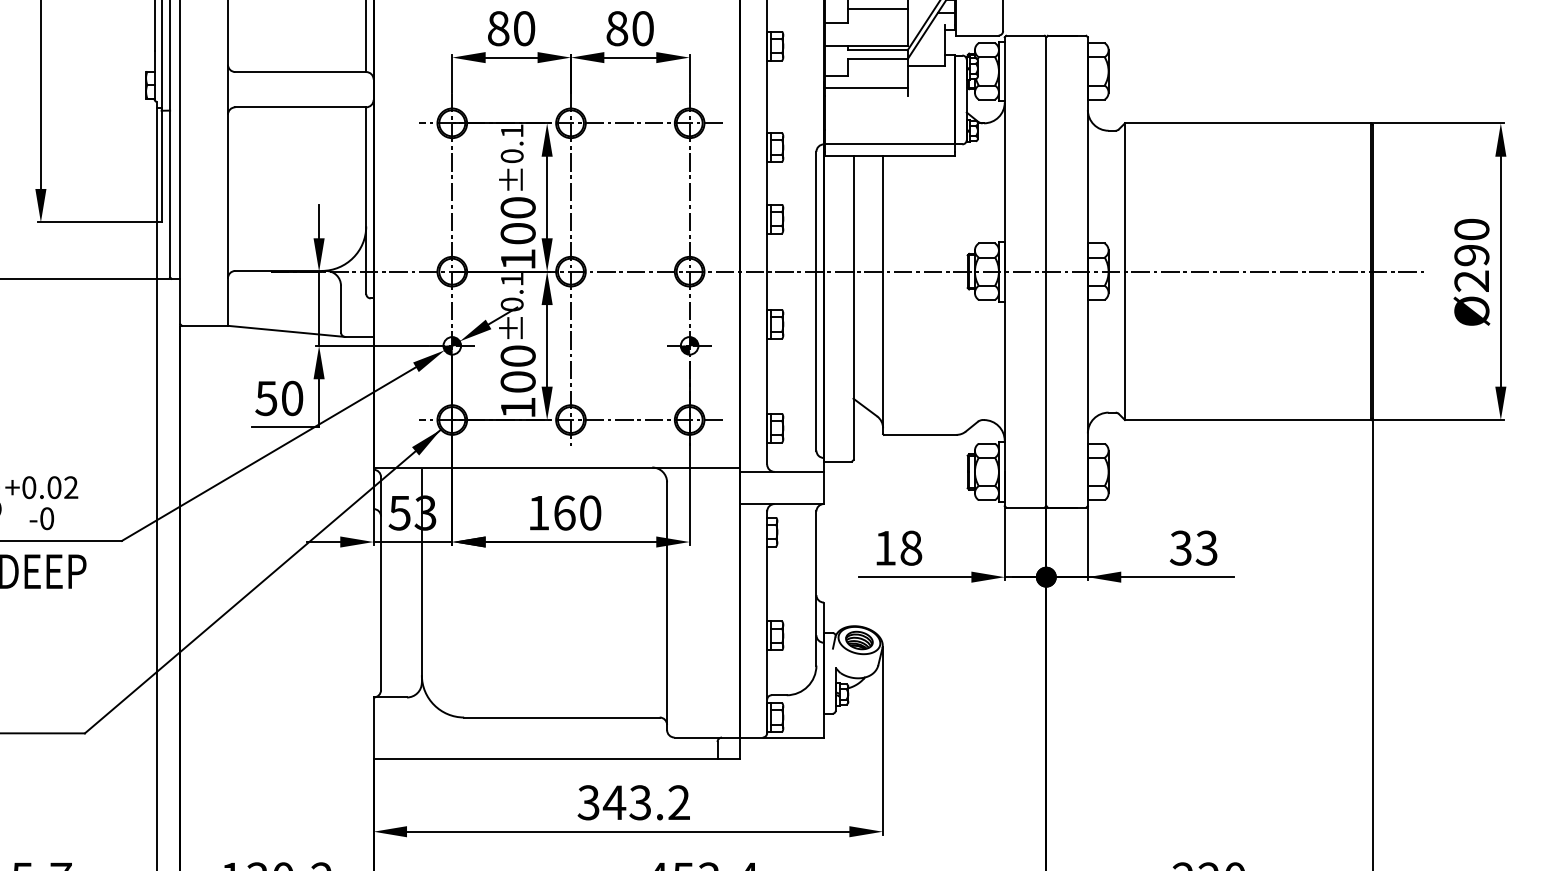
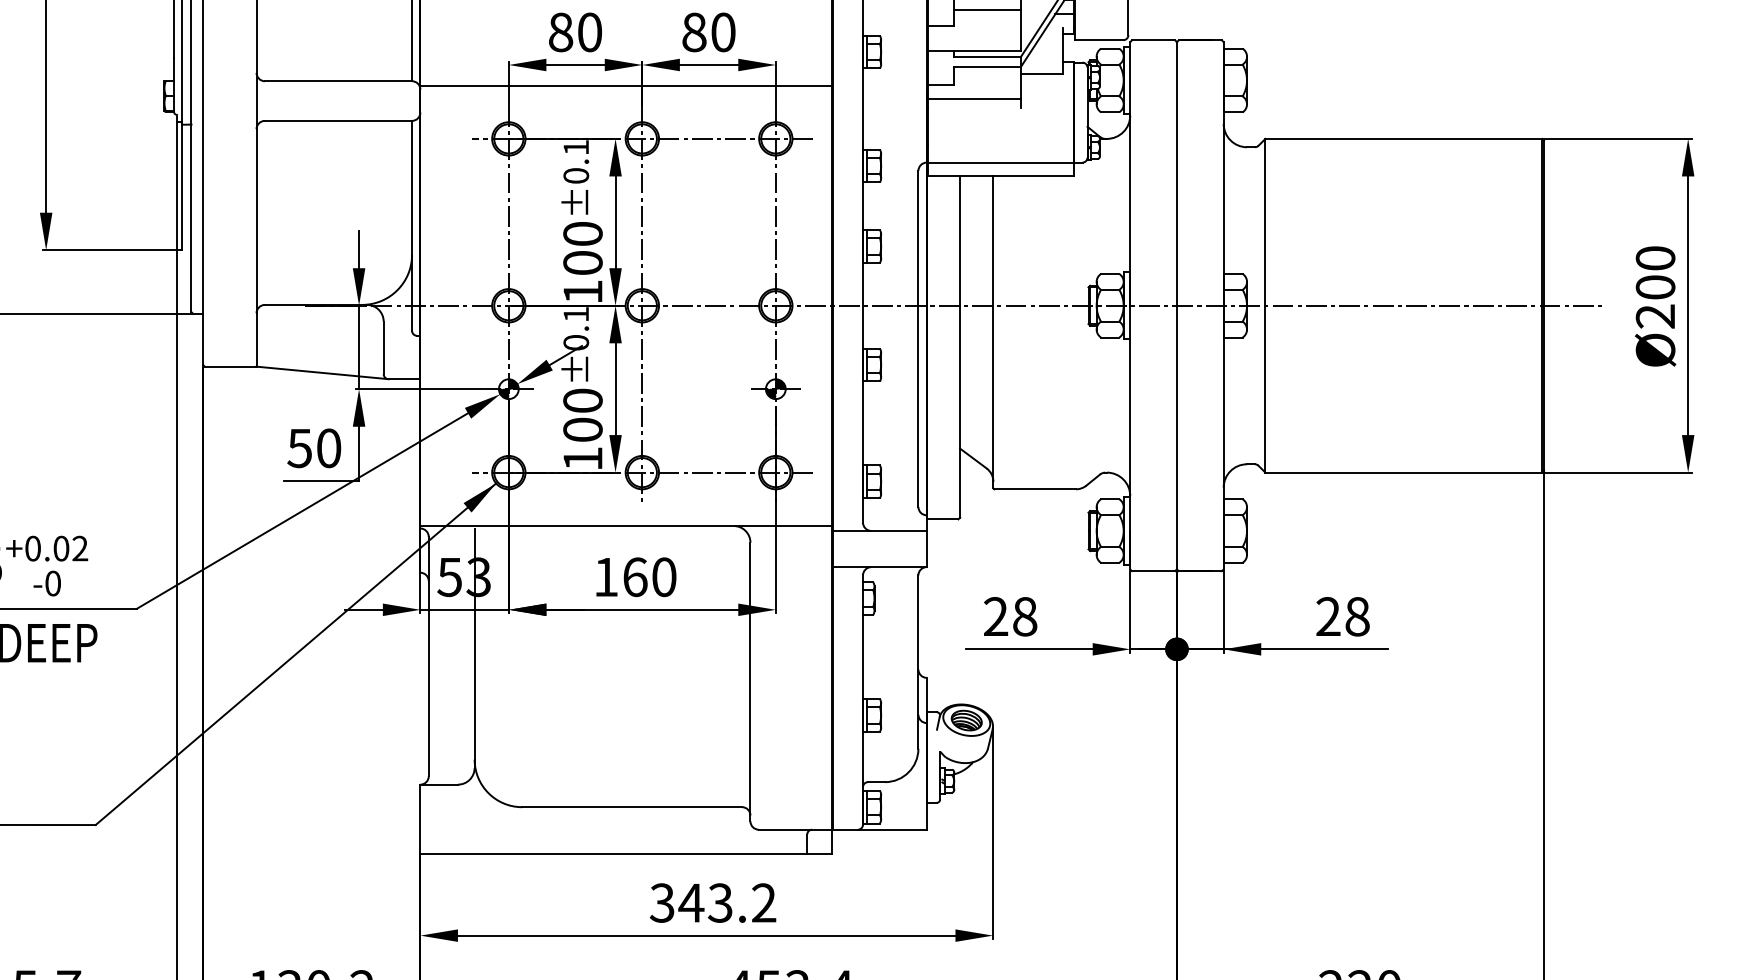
line: (556, 75) -> (626, 85), added
text: (1471, 255) -> (1655, 287), Ø290 -> Ø200
text: (885, 547) -> (996, 615), 18 -> 28
text: (1193, 547) -> (1342, 615), 33 -> 28

